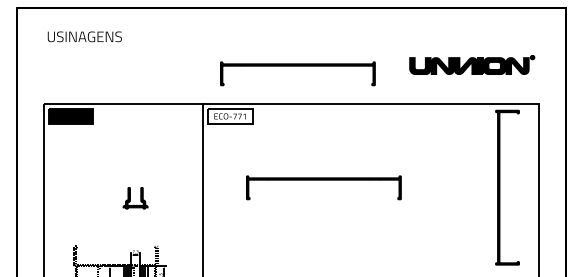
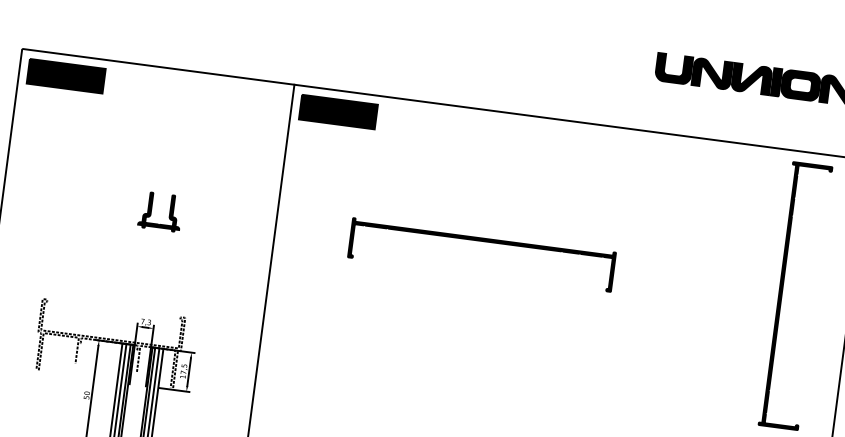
part: (297, 66) -> (464, 41), removed
fill: (230, 116) -> (338, 112), added
part: (135, 198) -> (160, 212), moved

